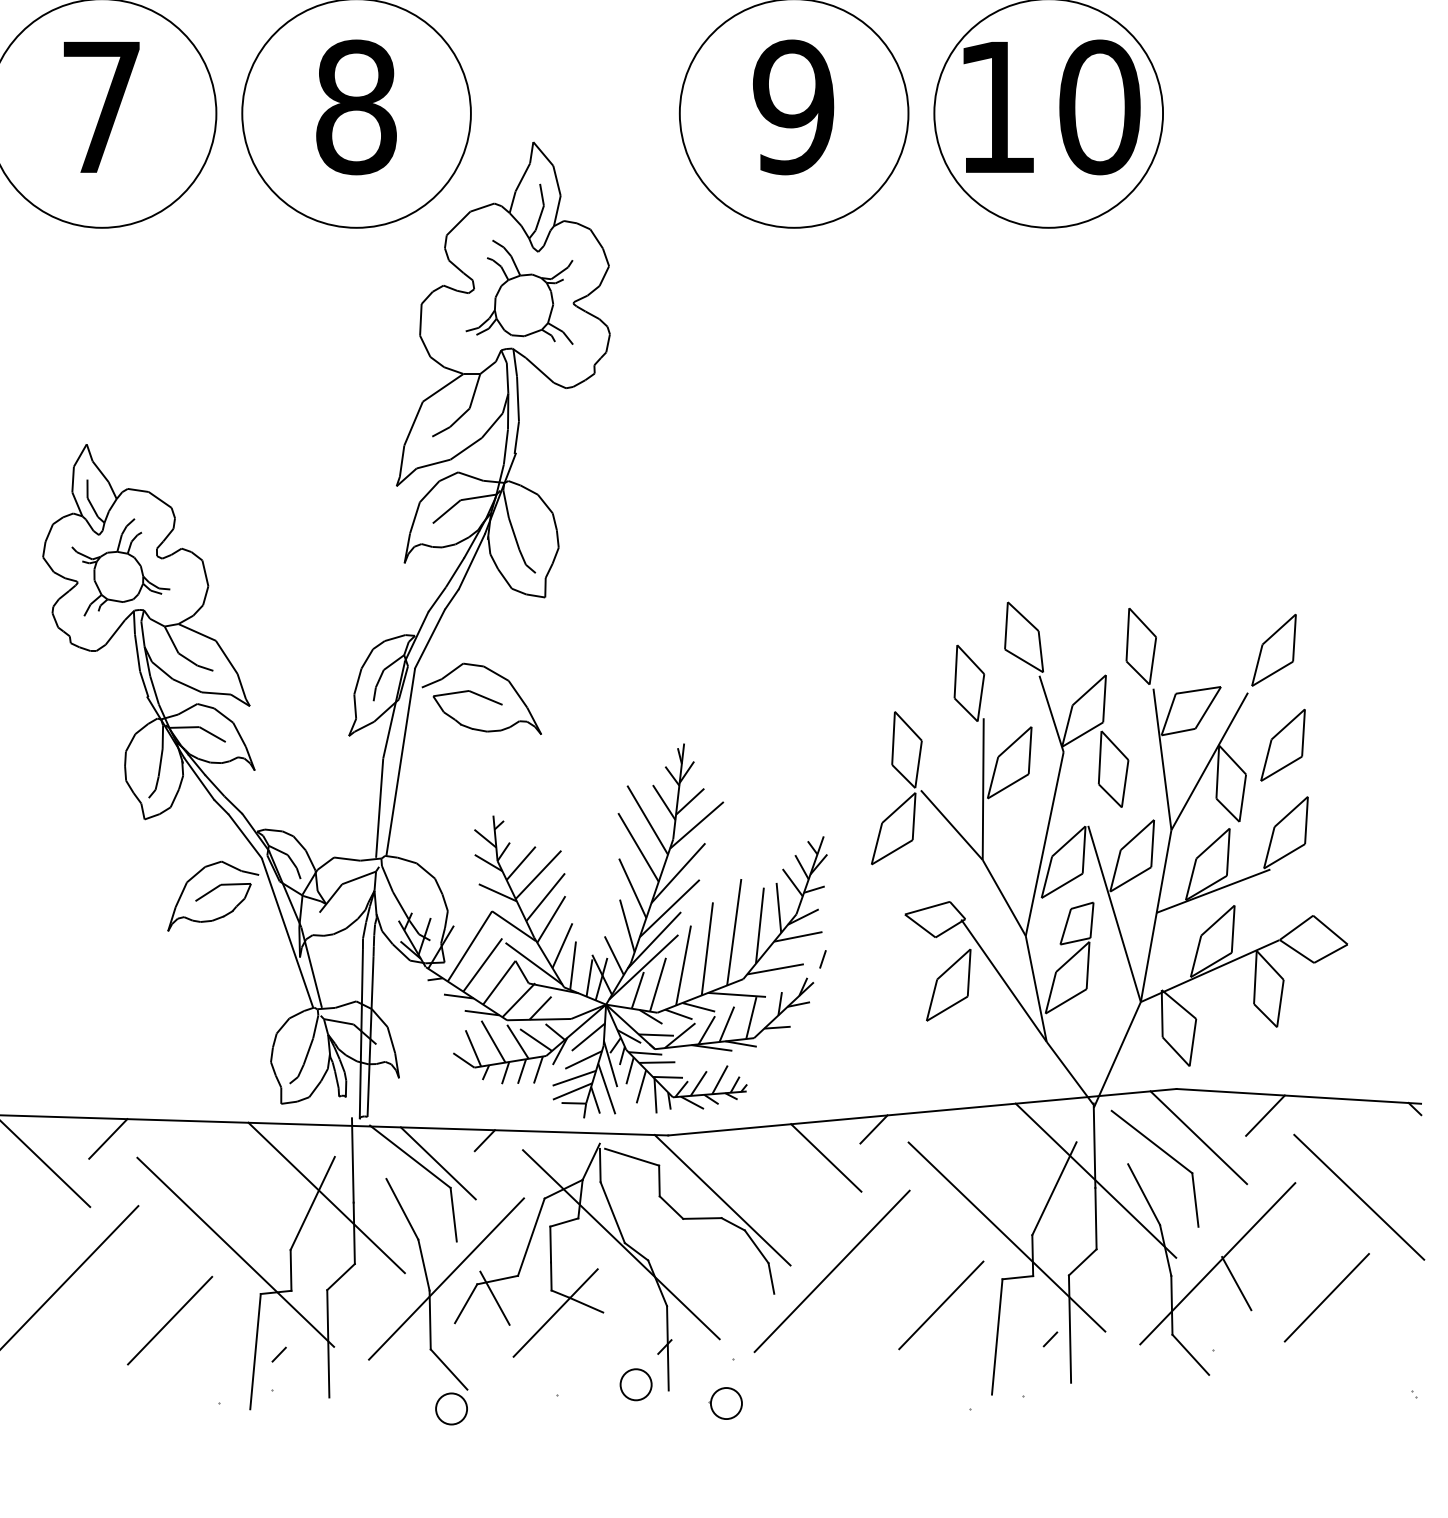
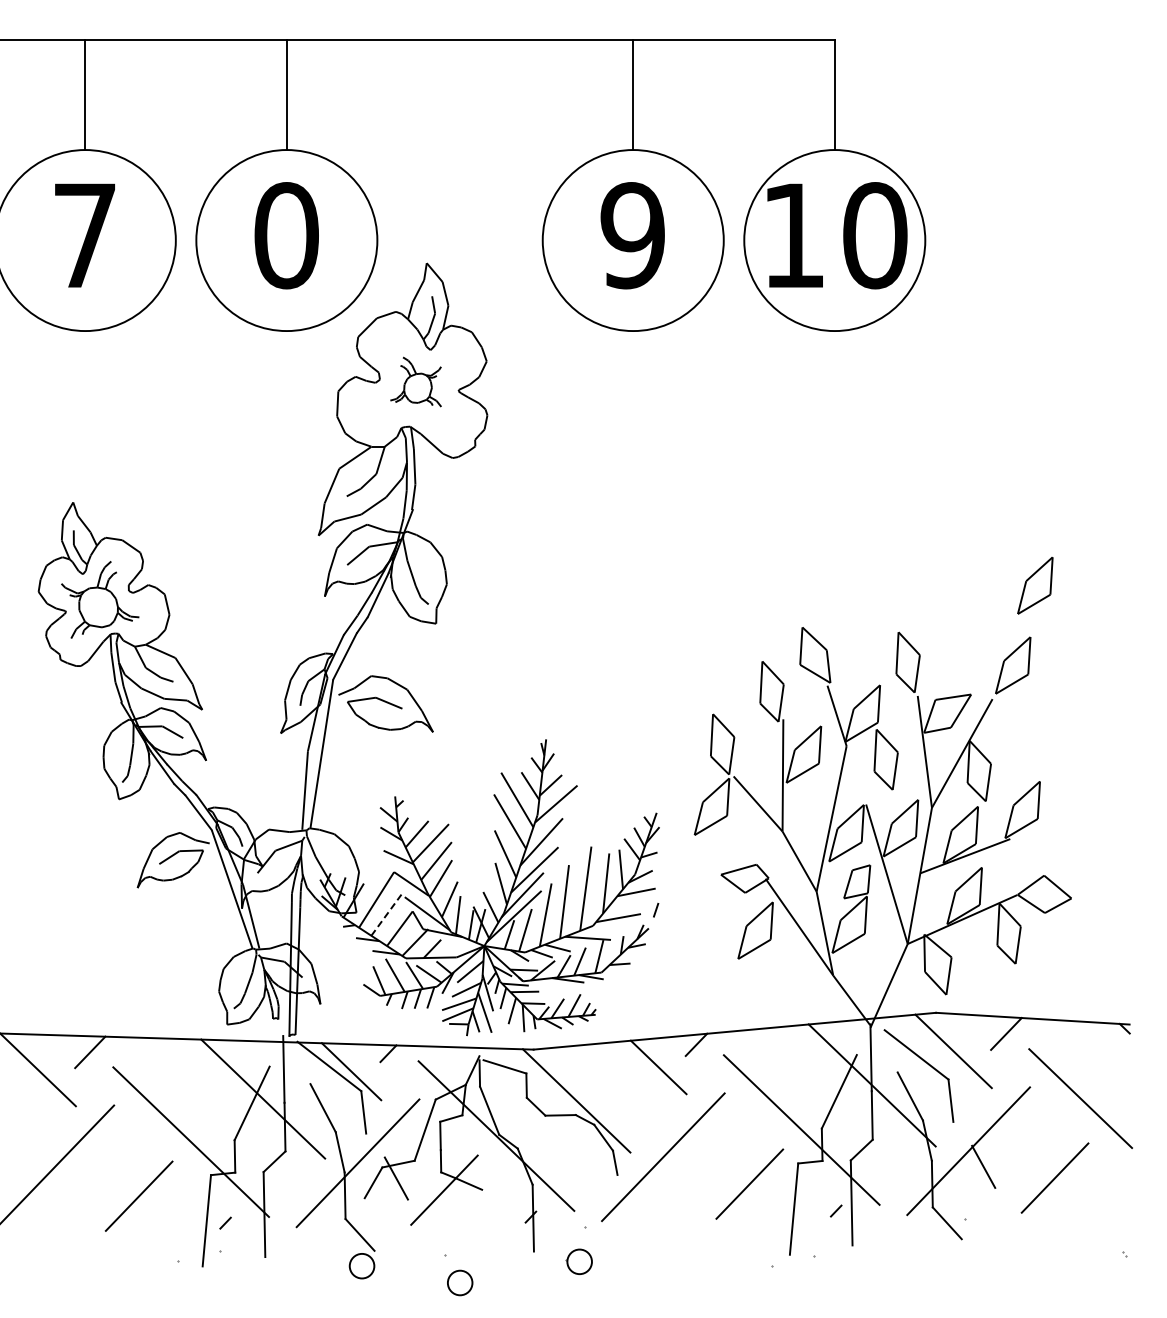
text: (356, 107) -> (286, 235), 8 -> 0
part: (519, 291) -> (415, 381), size x0.6
part: (1283, 745) -> (1035, 585), moved
line: (483, 964) -> (387, 914), solid -> dashed
circle: (636, 1384) -> (460, 1282), moved

